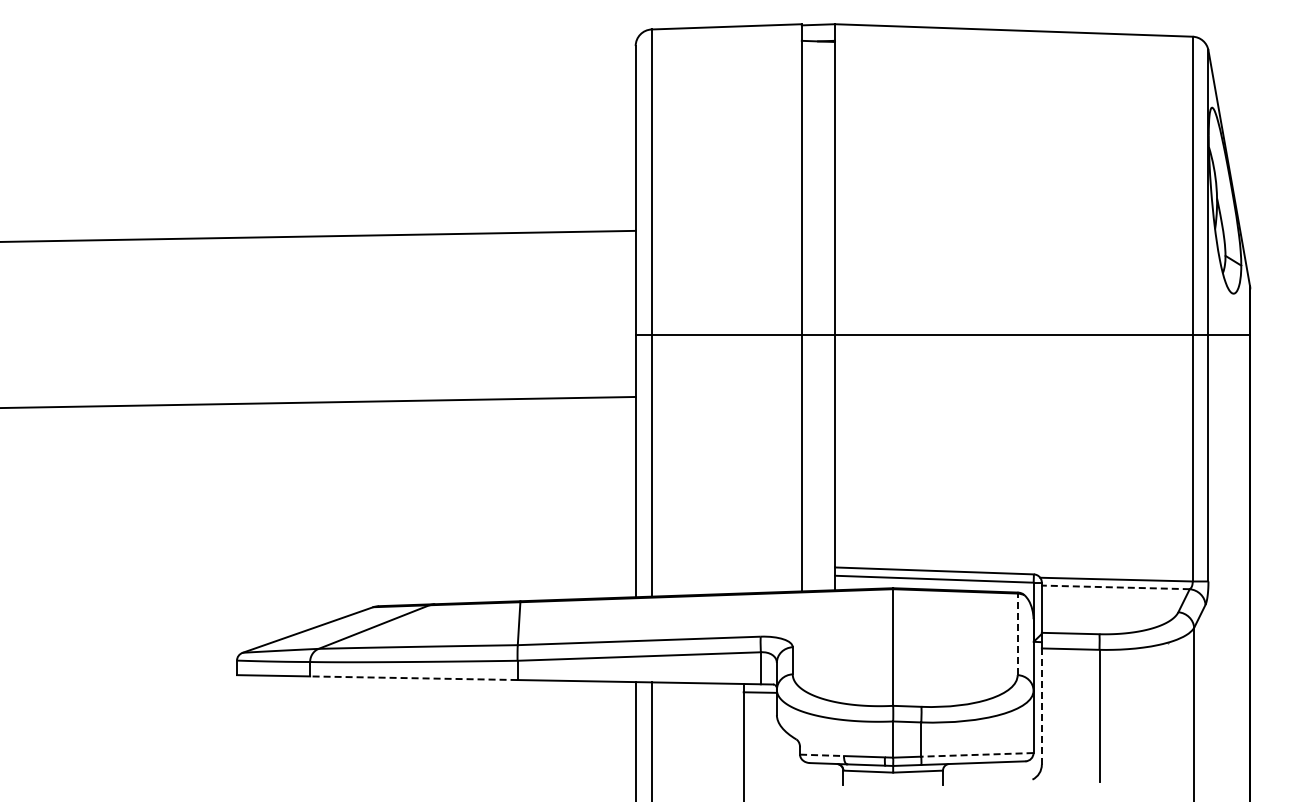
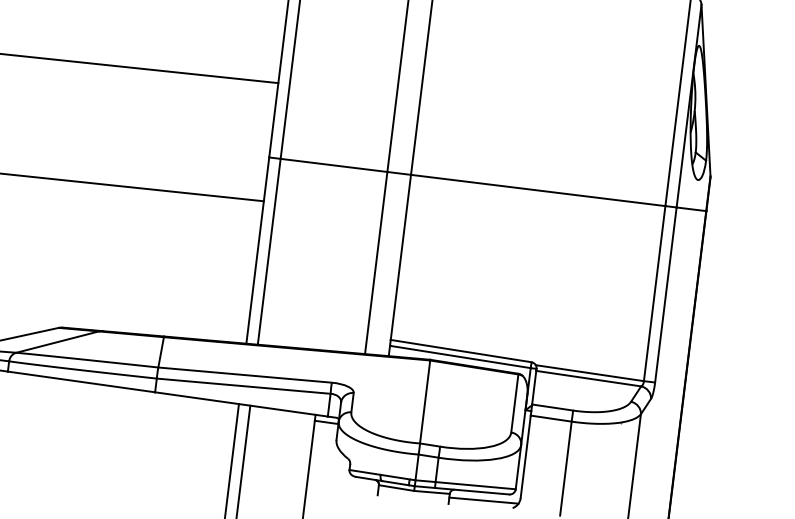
line: (1115, 587) -> (588, 378), dashed -> solid
line: (1017, 634) -> (514, 403), dashed -> solid
line: (413, 678) -> (81, 382), dashed -> solid
line: (1041, 706) -> (525, 456), dashed -> solid
line: (976, 754) -> (475, 485), dashed -> solid
line: (822, 755) -> (365, 472), dashed -> solid
line: (991, 773) -> (484, 500), added

